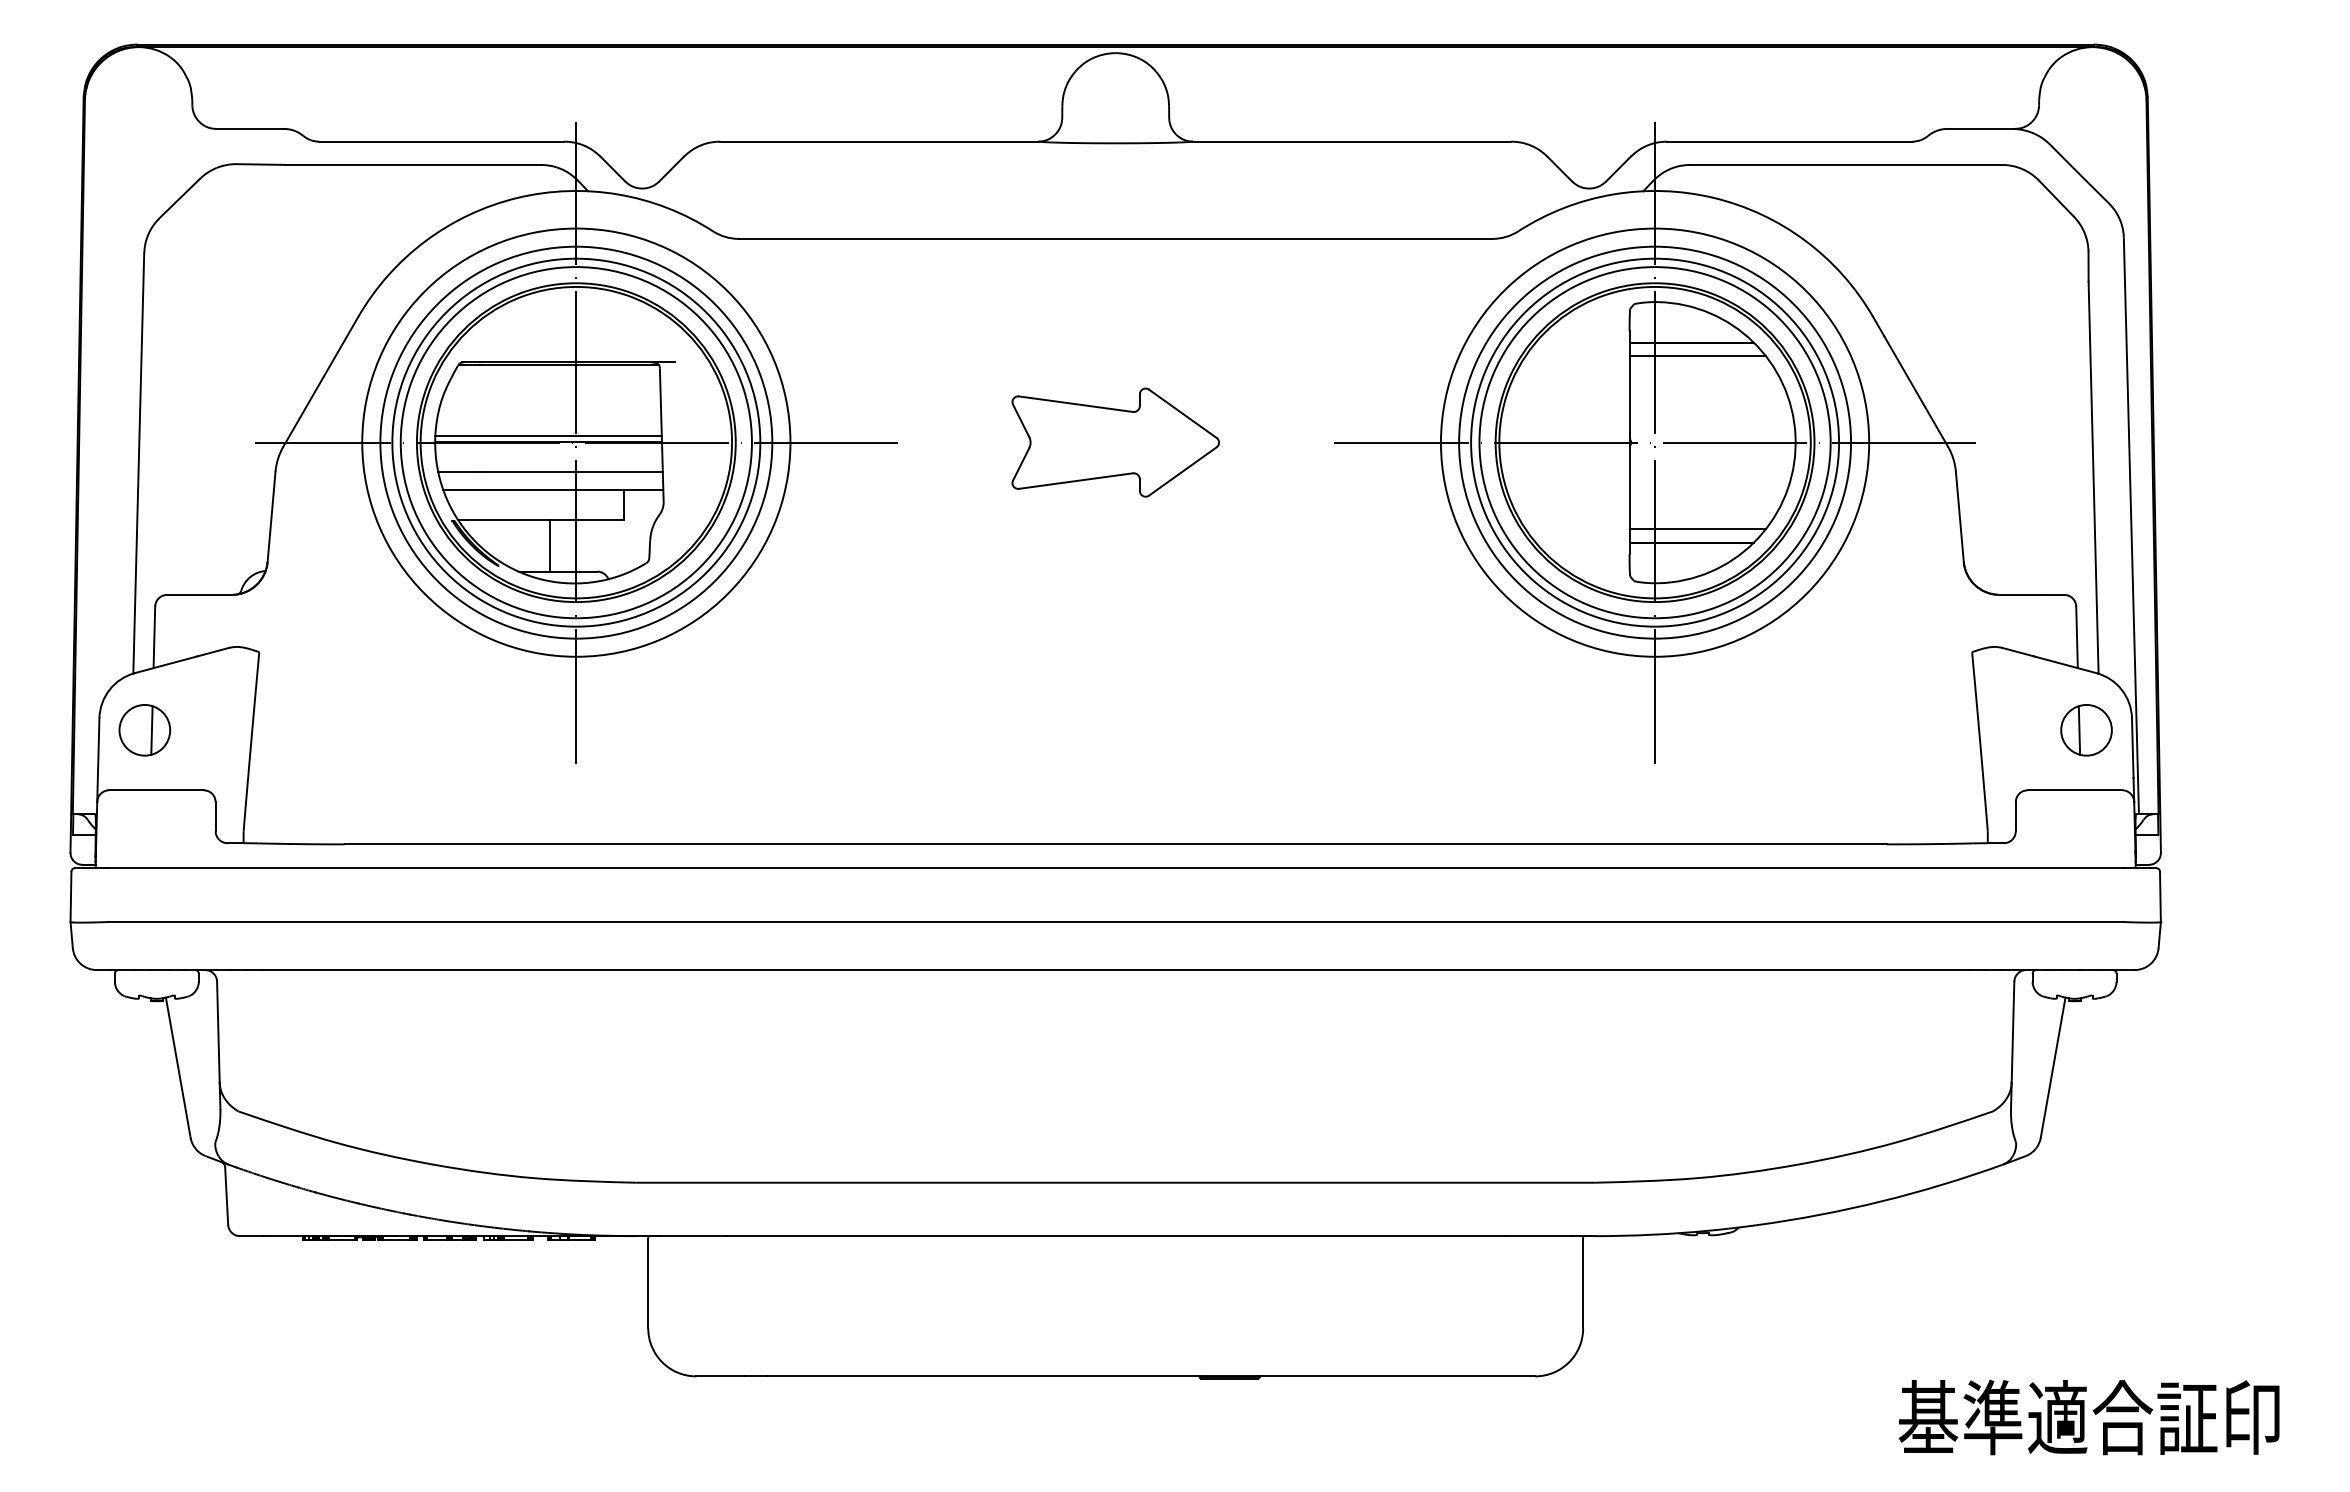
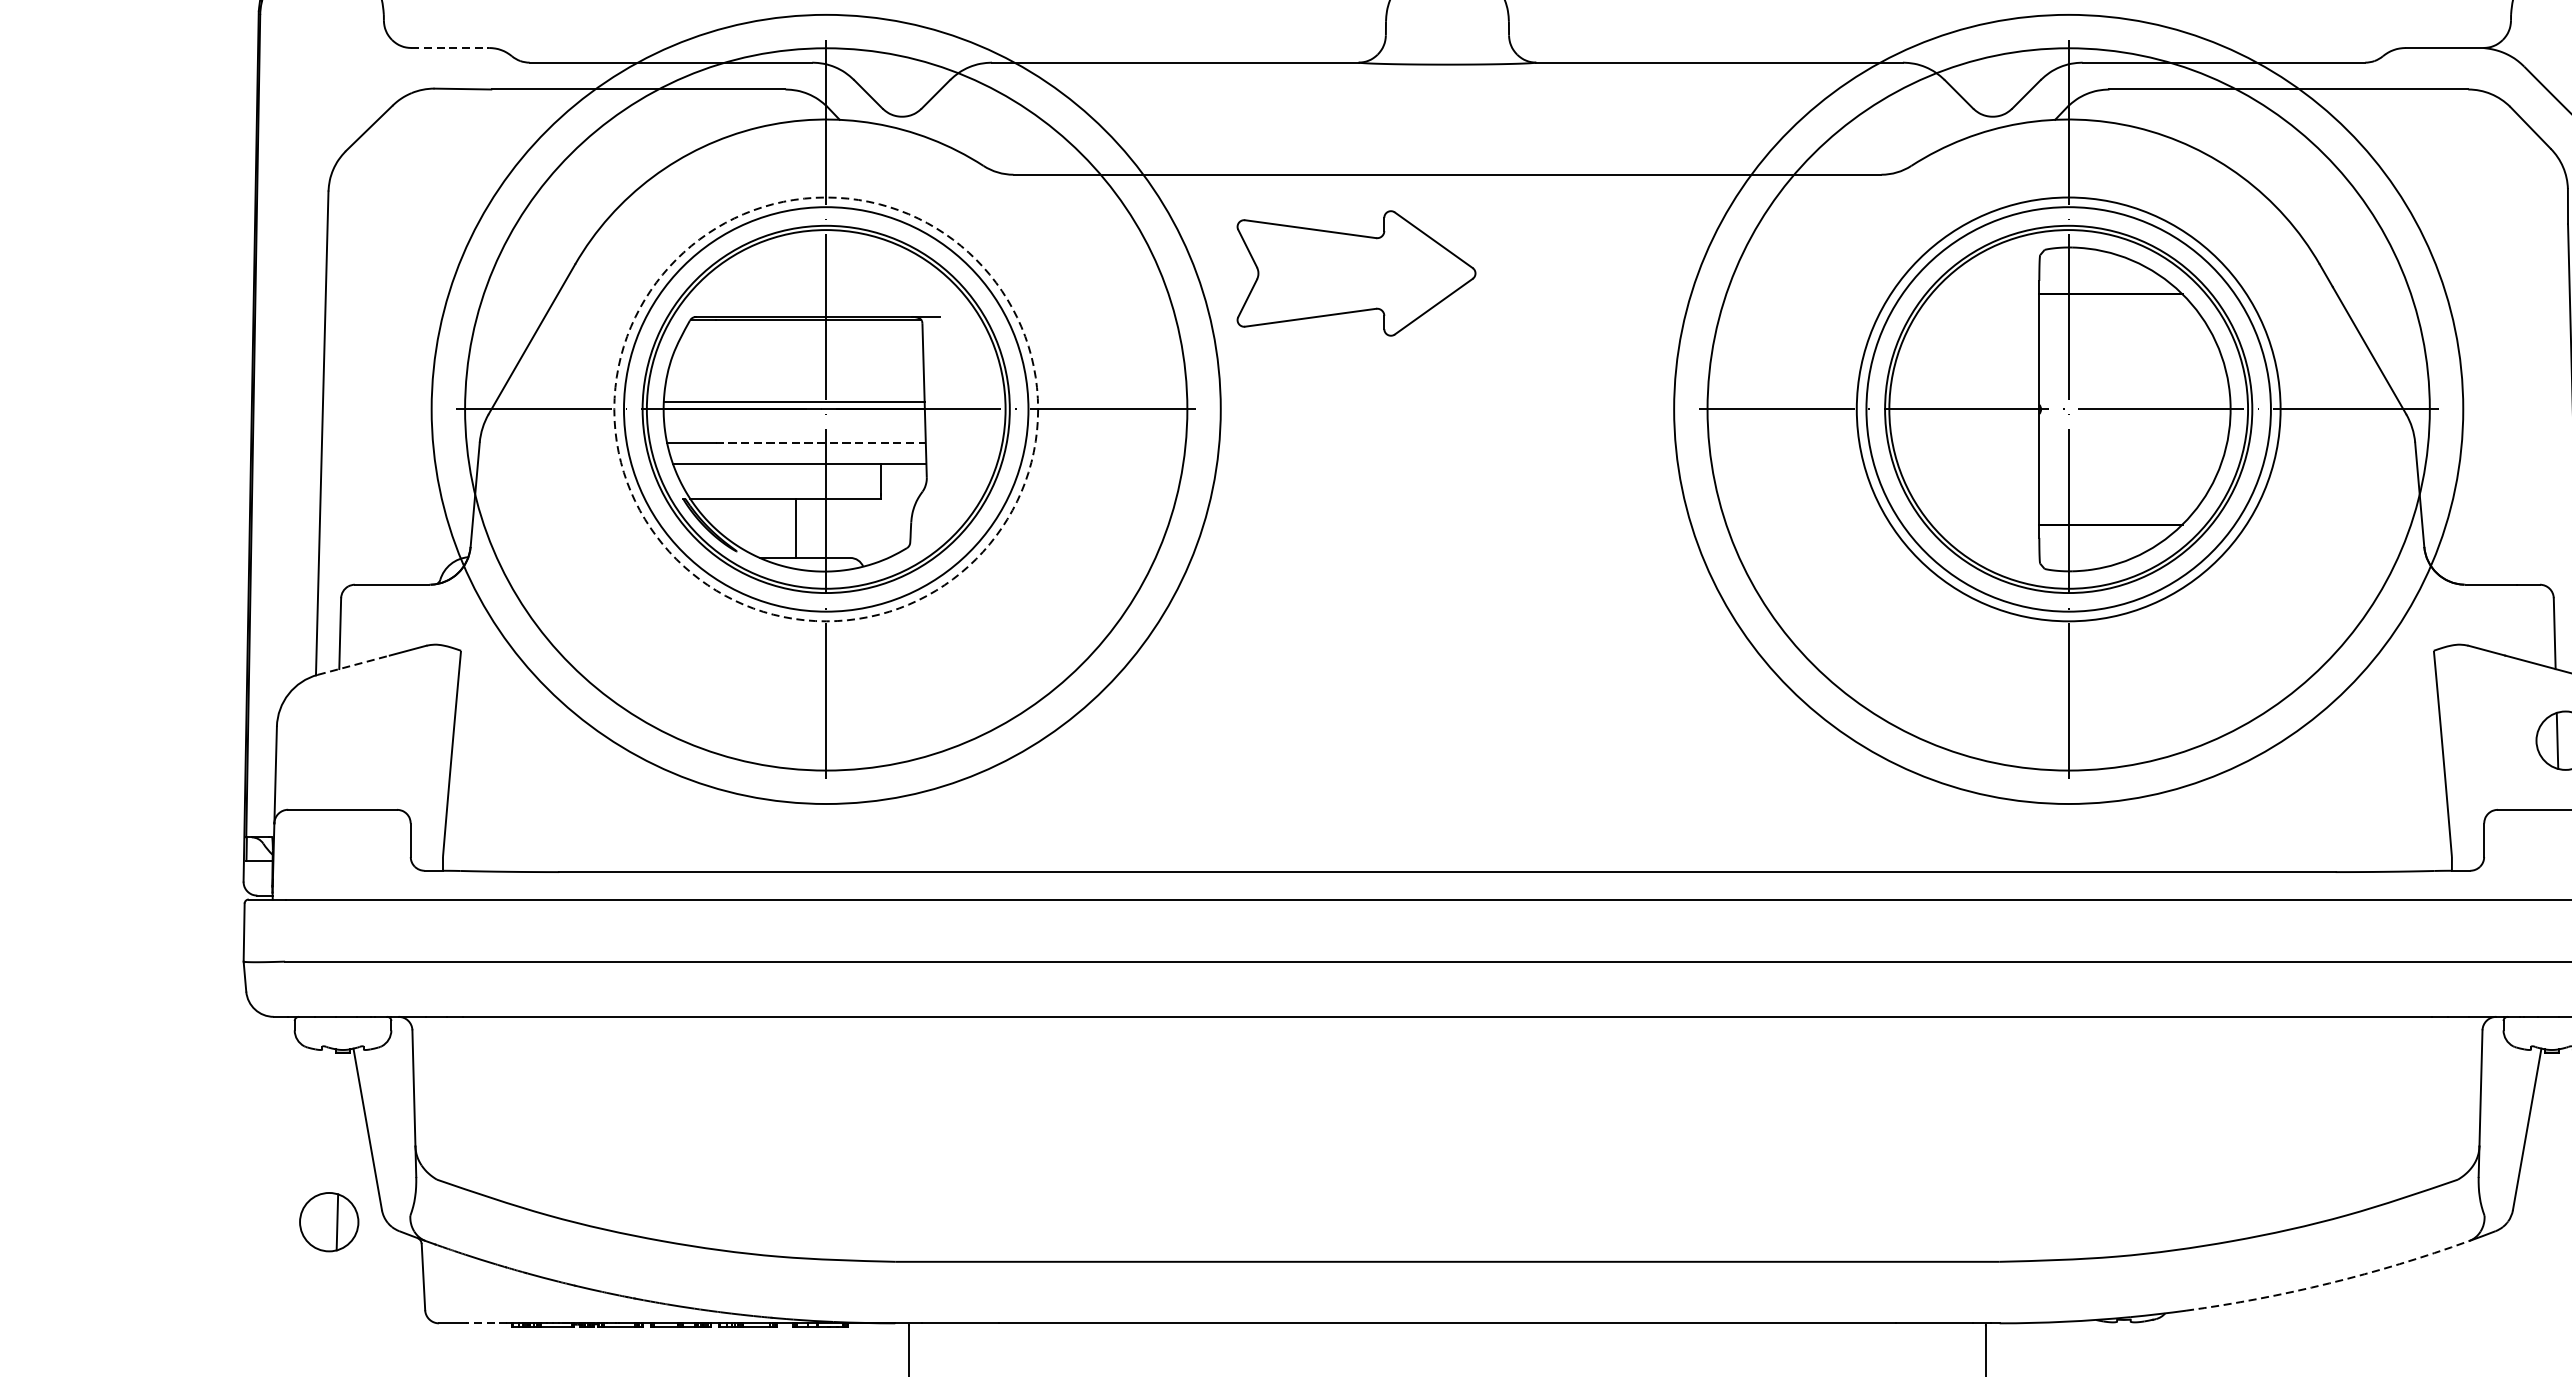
line: (249, 128) -> (449, 47), solid -> dashed
line: (1697, 356) -> (2117, 310), removed
circle: (576, 442) -> (826, 409), size x1.6
circle: (576, 442) -> (826, 409), size x1.6
circle: (576, 442) -> (826, 409), solid -> dashed
part: (1115, 442) -> (1356, 273), moved
circle: (1654, 442) -> (2068, 409), size x1.6
circle: (1655, 442) -> (2069, 409), size x1.6
line: (572, 472) -> (821, 443), solid -> dashed
line: (1697, 528) -> (2117, 508), removed
line: (166, 664) -> (354, 664), solid -> dashed
part: (144, 730) -> (328, 1222), moved
arc: (1881, 1201) -> (2329, 1283), solid -> dashed
line: (281, 1236) -> (486, 1323), solid -> dashed

